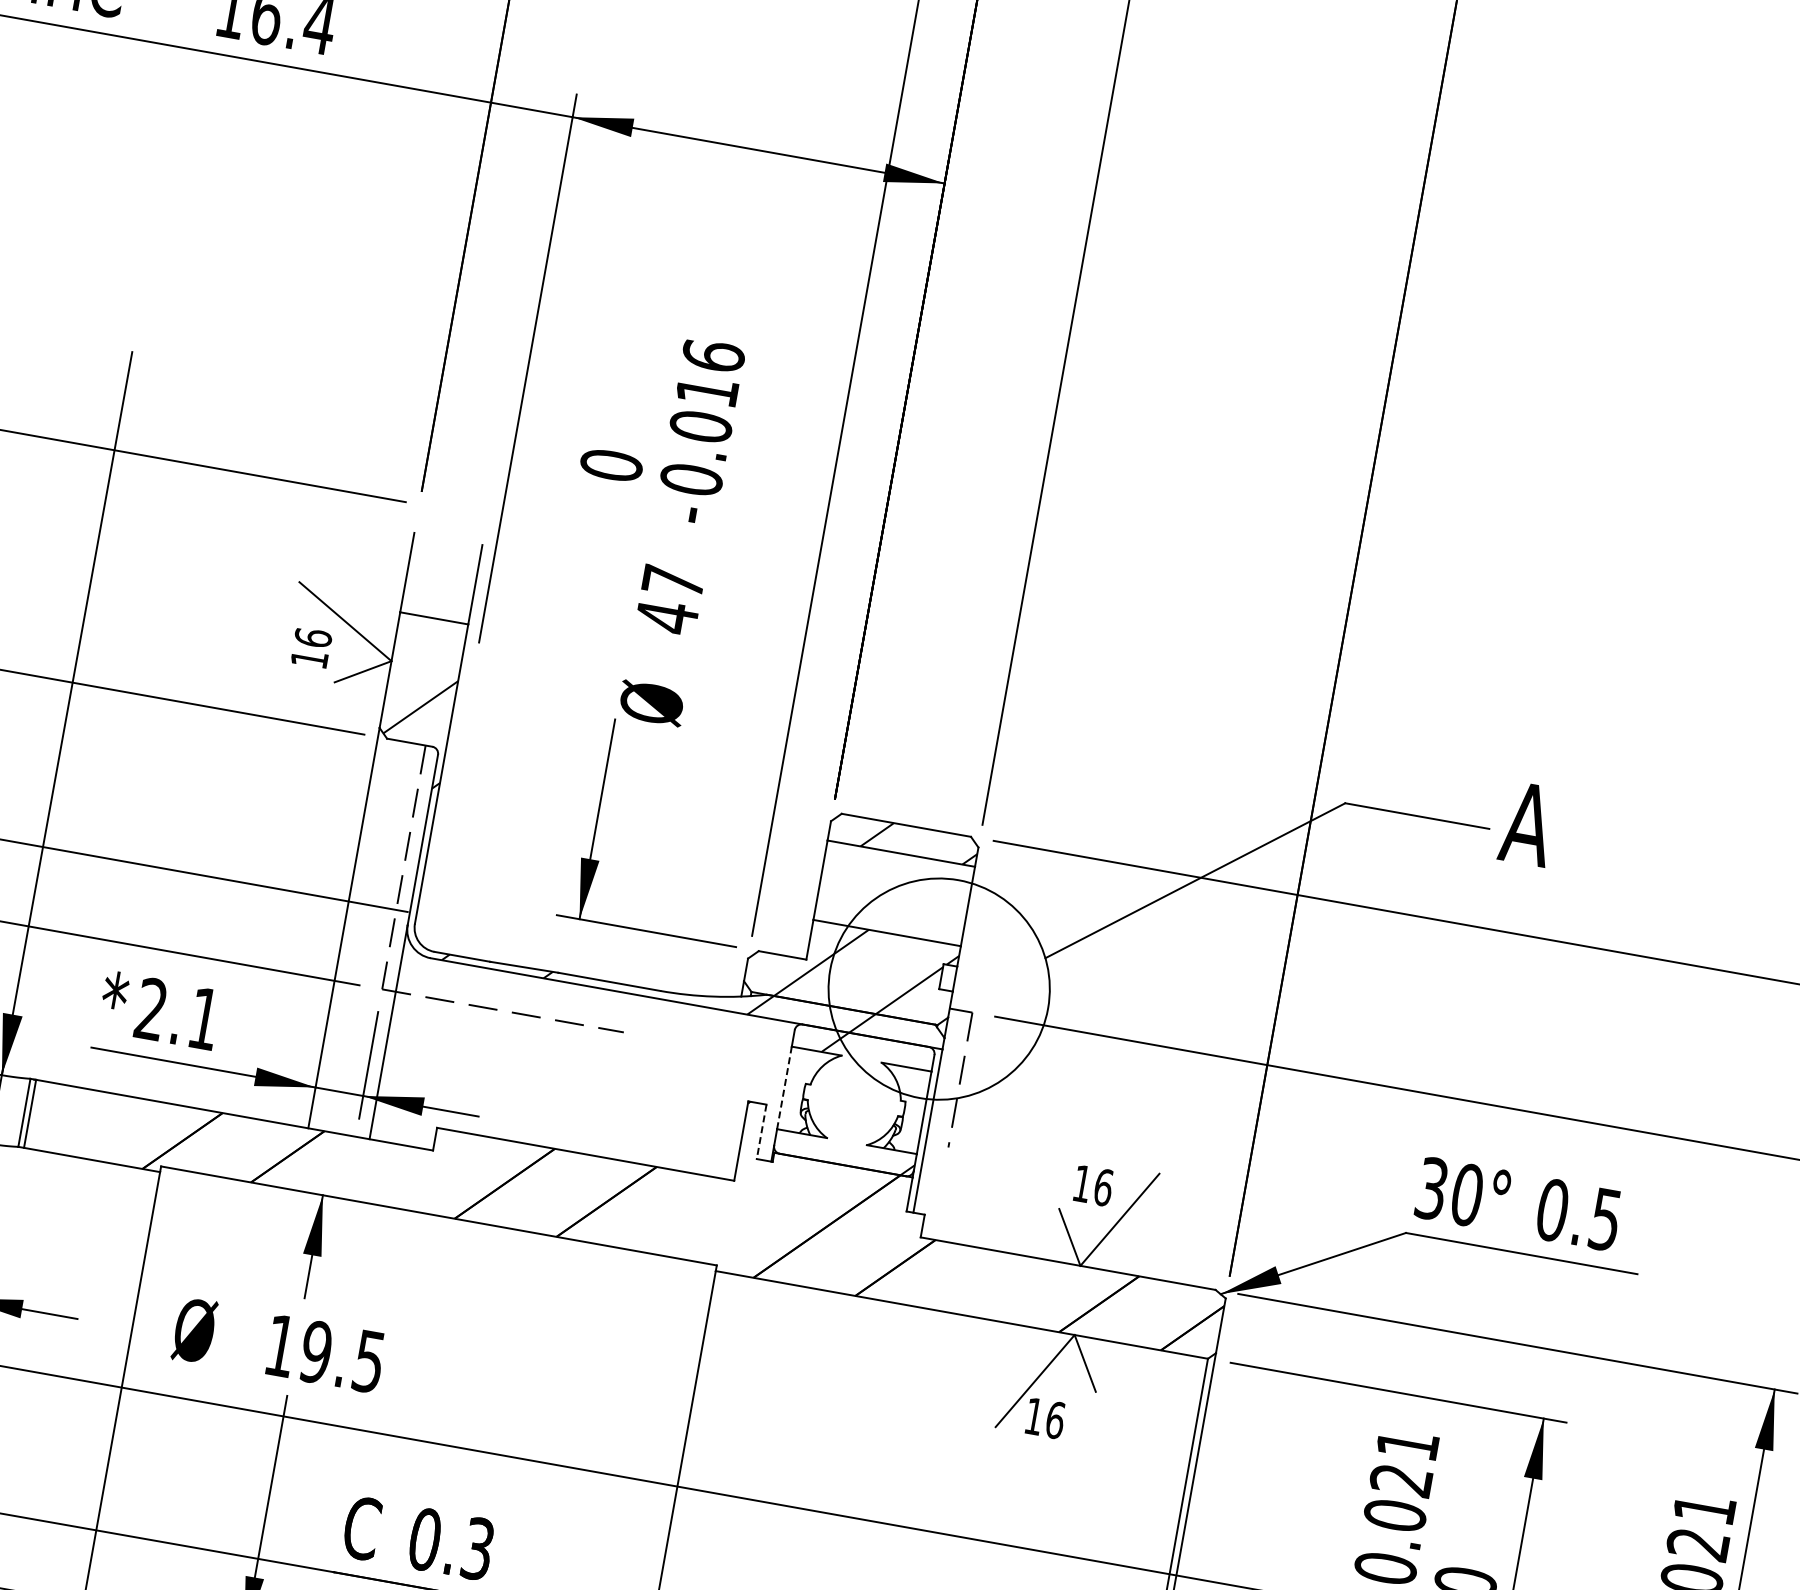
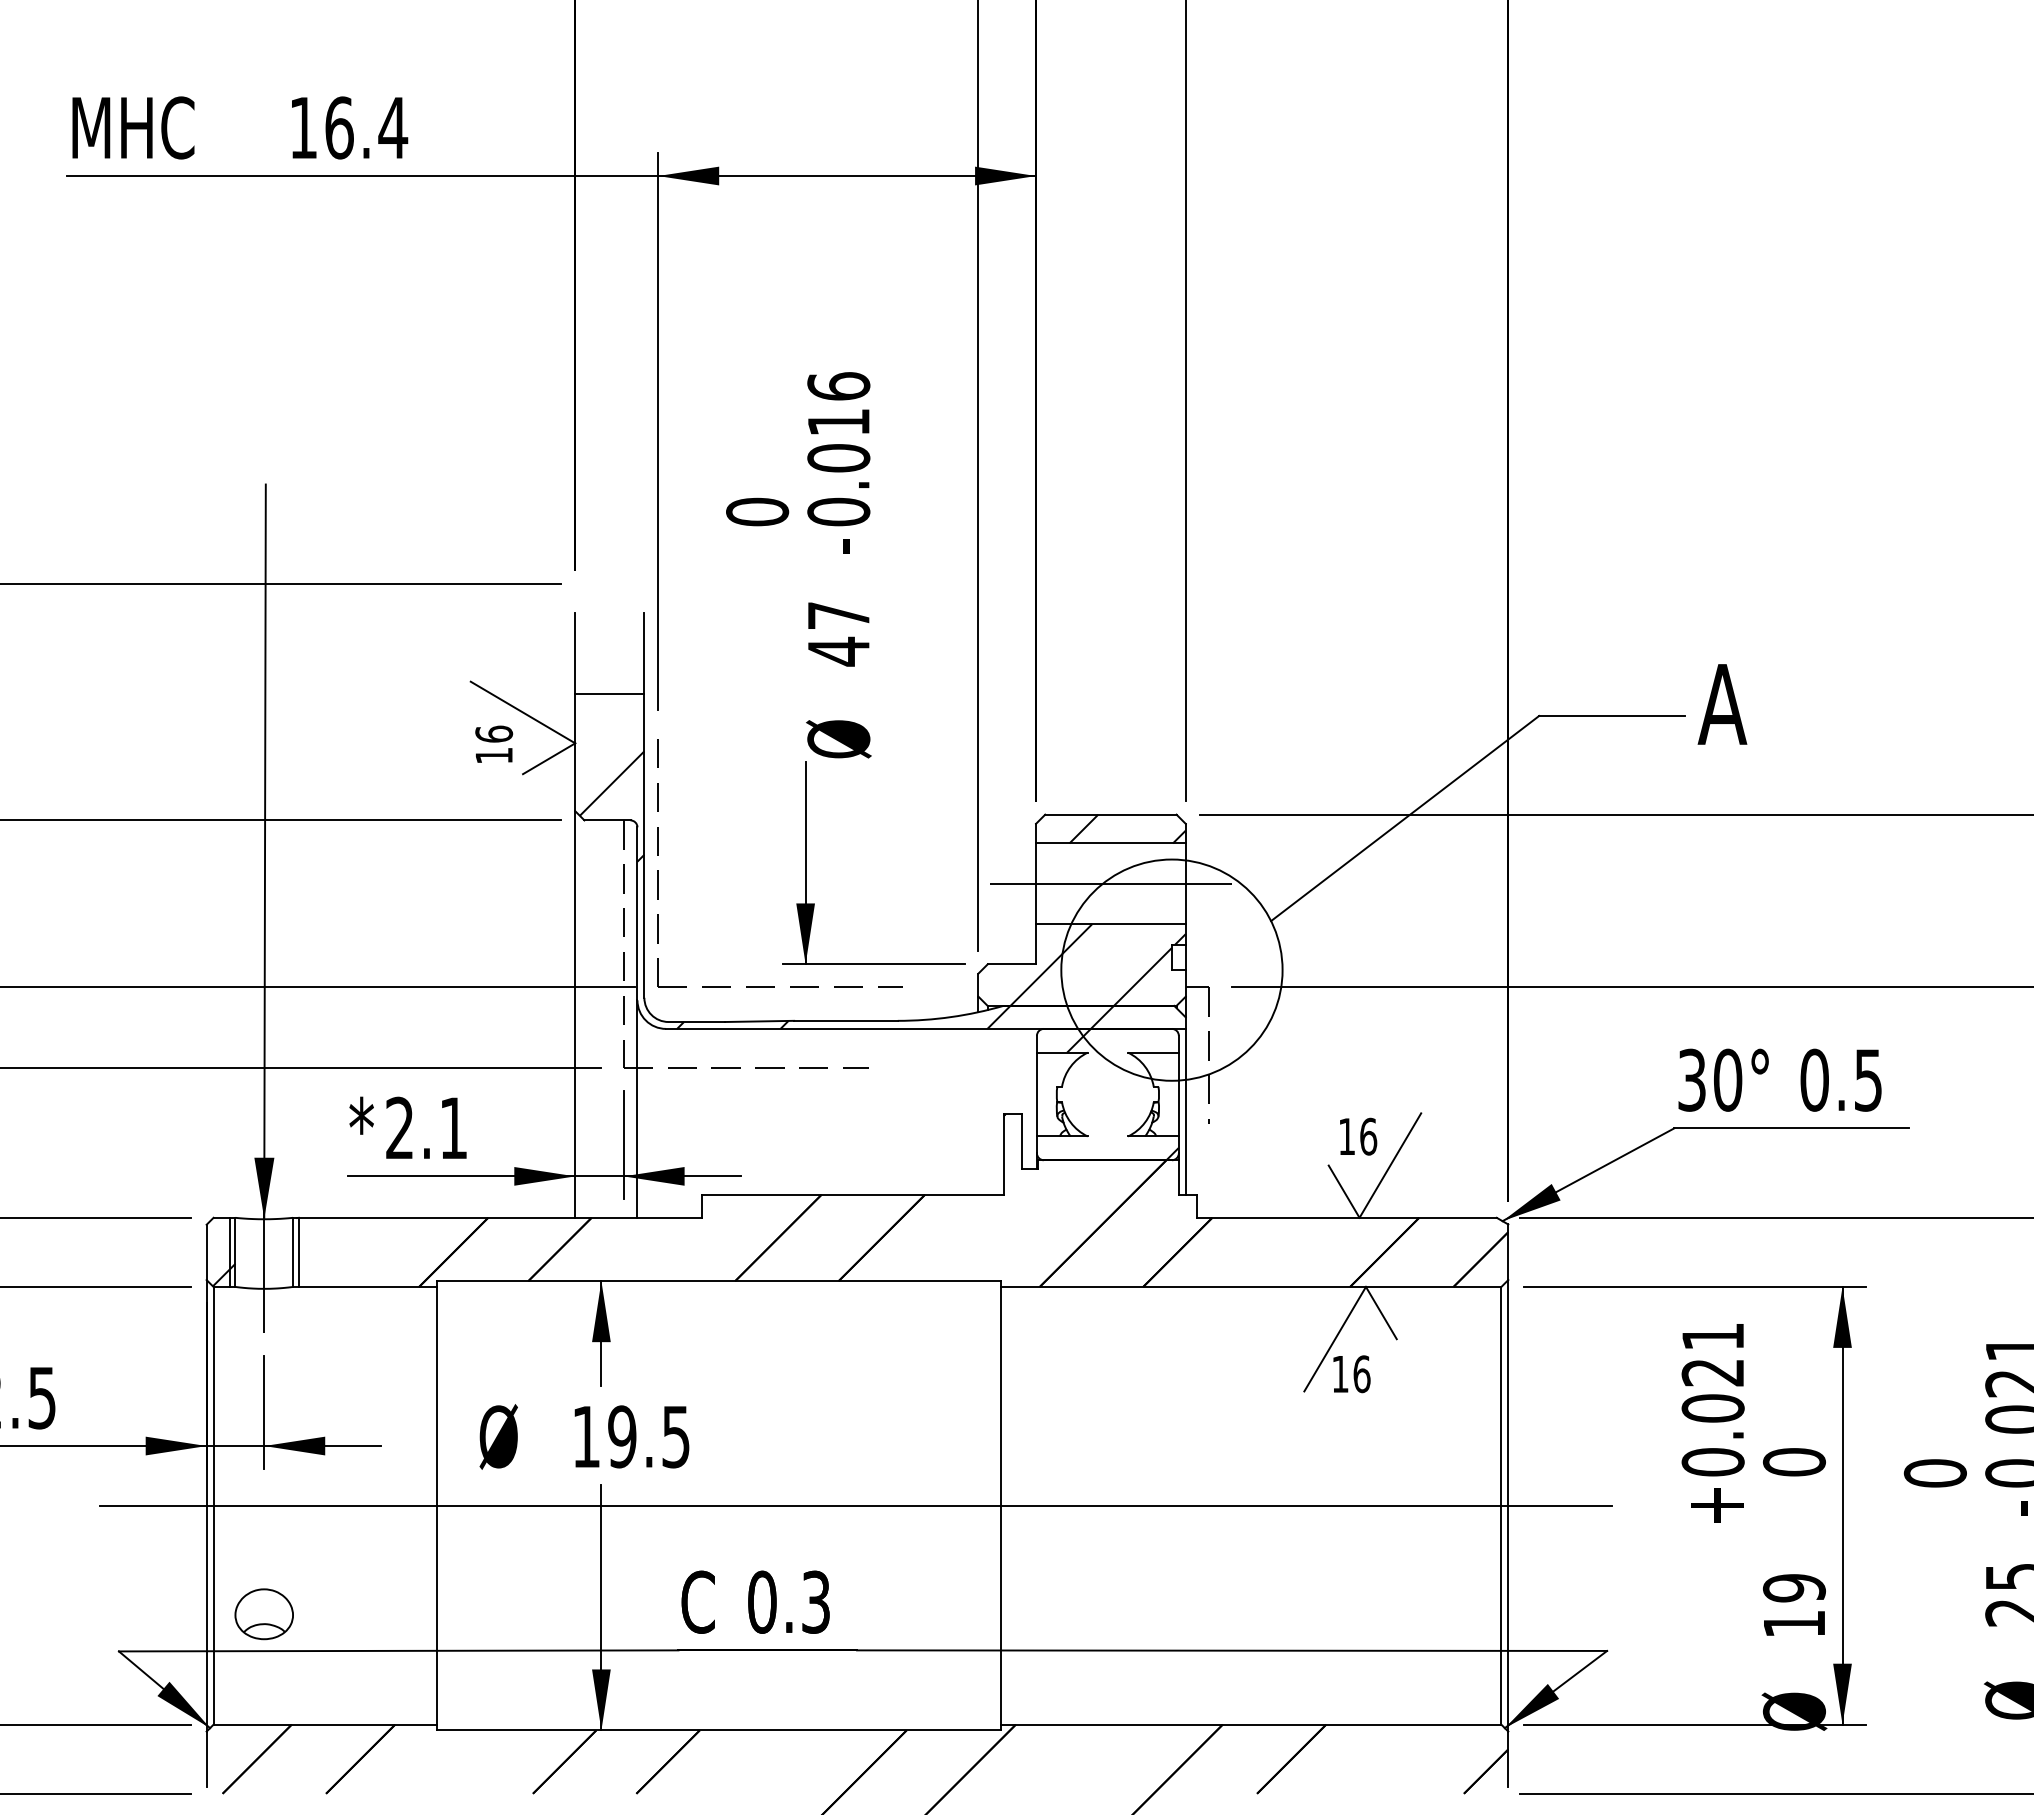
part: (451, 800) -> (658, 870), added
line: (893, 893) -> (1110, 883), added
line: (784, 1087) -> (1036, 1094), dashed -> solid
line: (762, 1131) -> (1022, 1141), dashed -> solid

